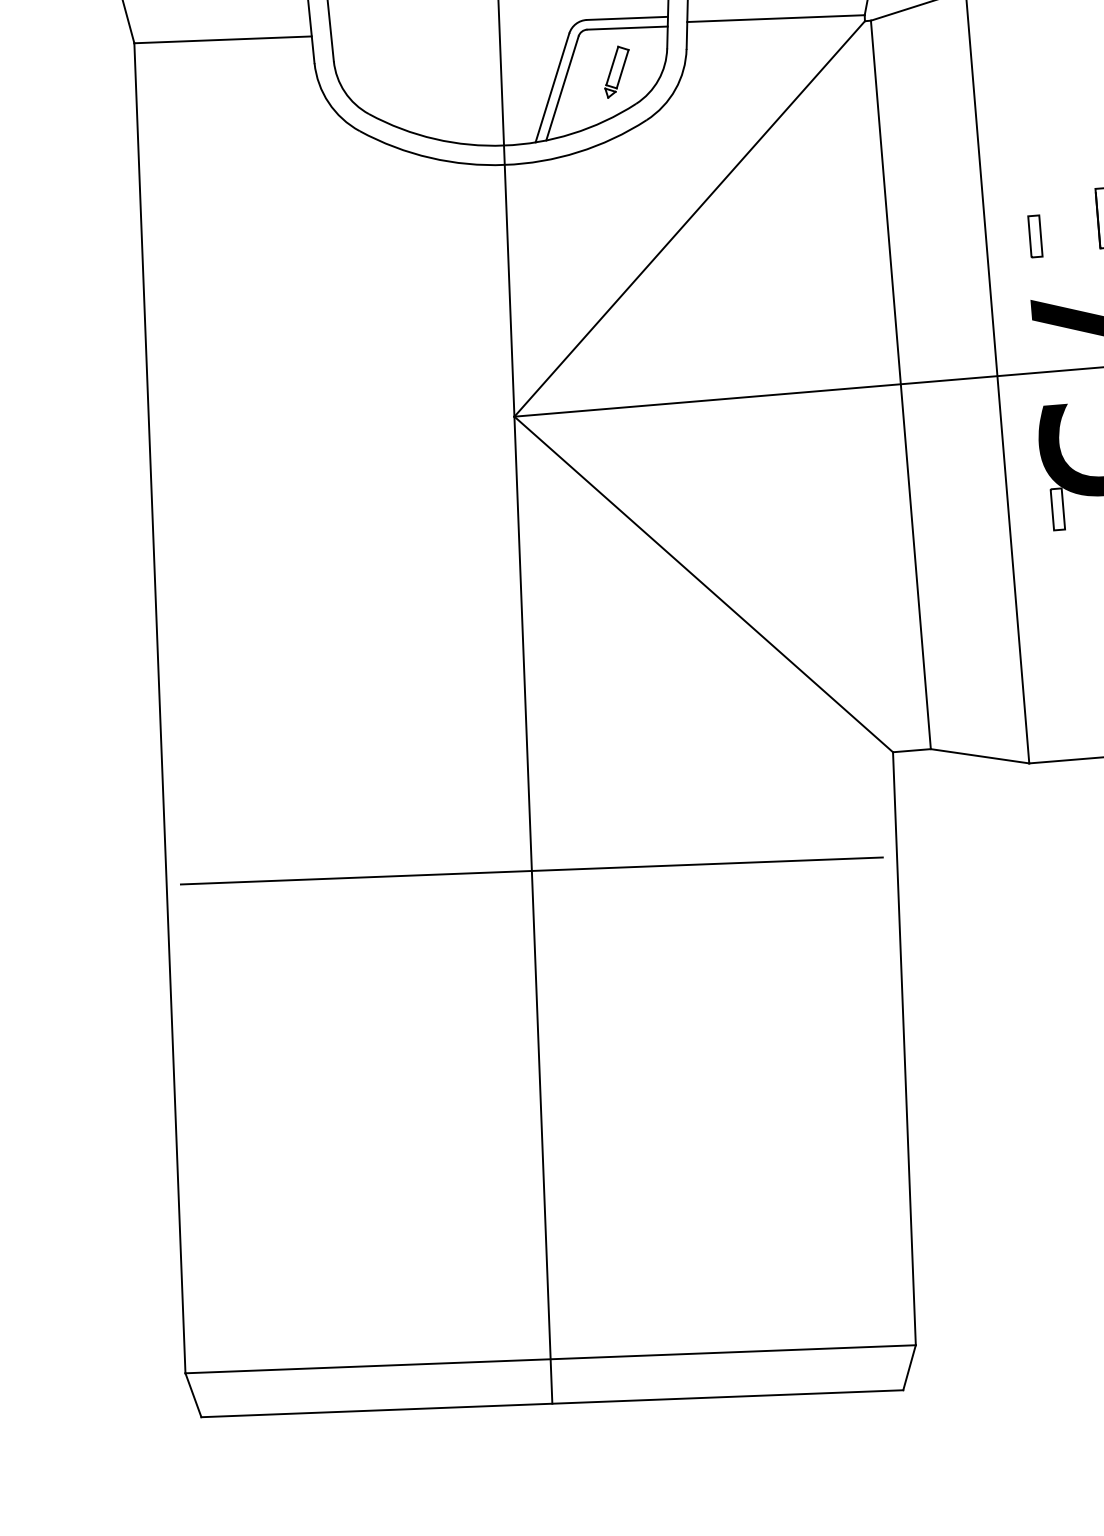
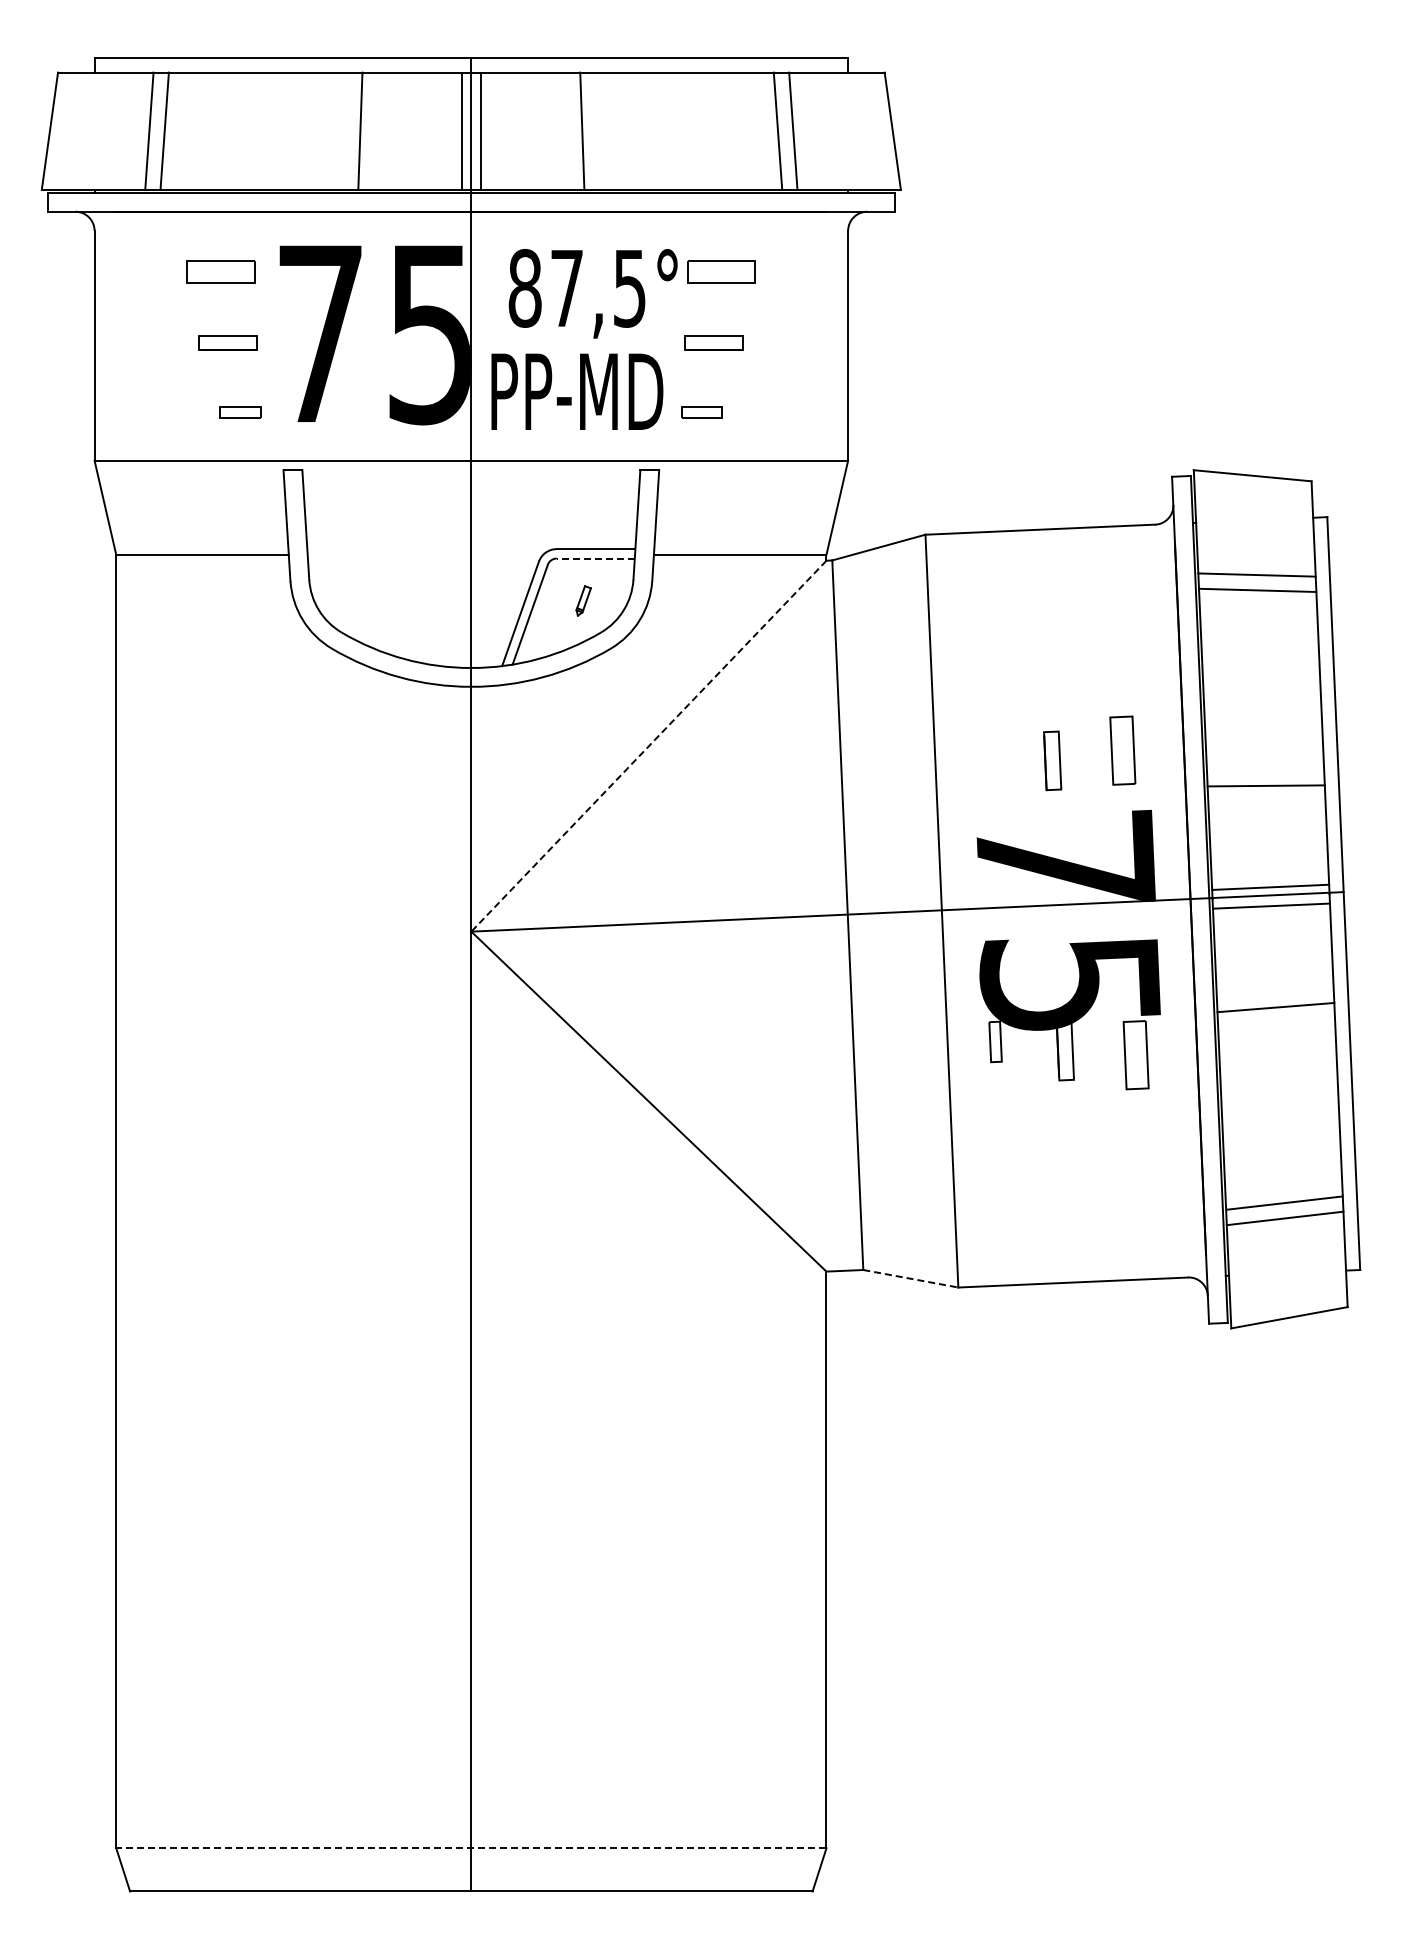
line: (627, 28) -> (595, 558), solid -> dashed
part: (616, 71) -> (583, 600), size x0.6
line: (689, 219) -> (648, 746), solid -> dashed
part: (1034, 235) -> (983, 775), removed
line: (980, 755) -> (911, 1278), solid -> dashed
line: (532, 871) -> (471, 1373), removed
line: (549, 1359) -> (470, 1848), solid -> dashed

